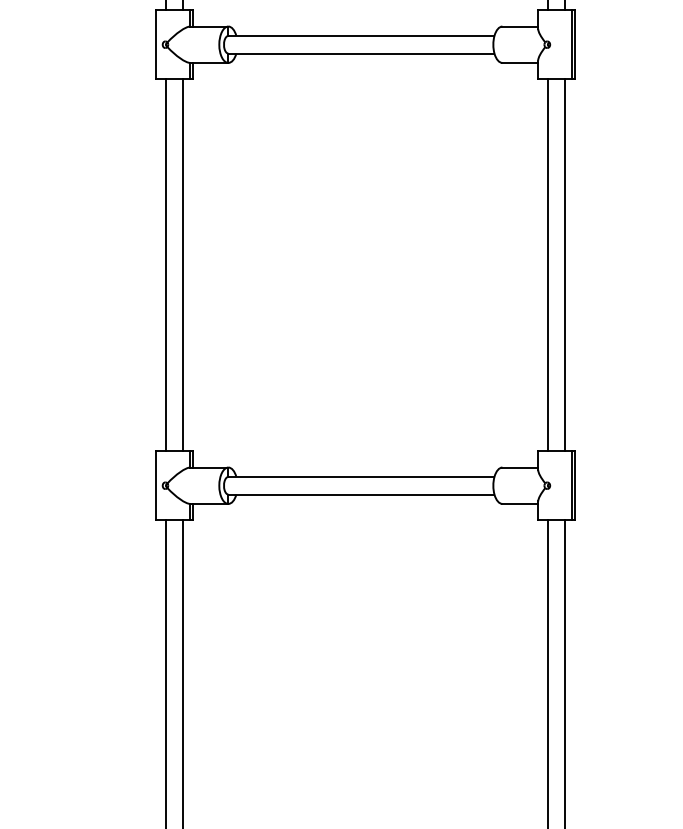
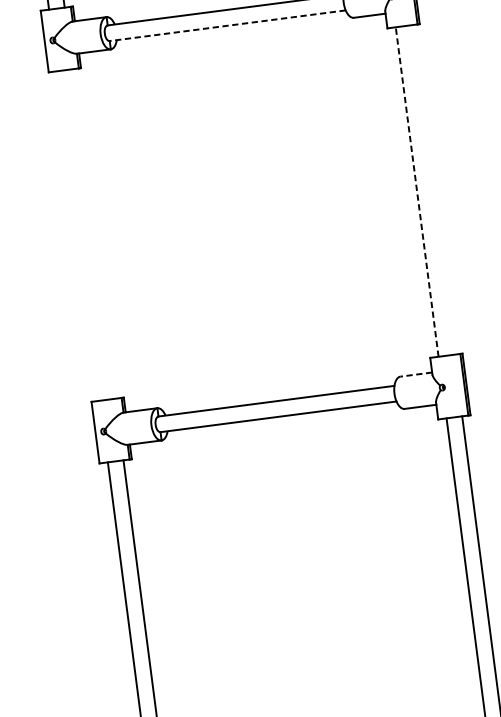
line: (360, 53) -> (226, 25), solid -> dashed
line: (165, 265) -> (78, 236), removed
line: (183, 265) -> (94, 234), removed
line: (547, 265) -> (417, 192), solid -> dashed
line: (565, 265) -> (433, 190), removed
line: (520, 467) -> (416, 374), solid -> dashed

